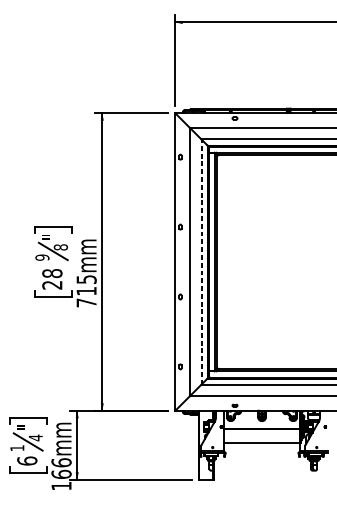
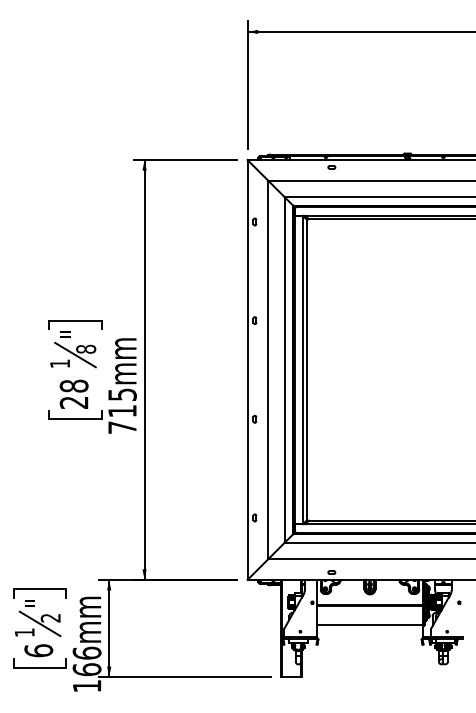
text: (42, 257) -> (60, 363), 9 -> 1
line: (201, 261) -> (284, 369), dashed -> solid
text: (35, 437) -> (50, 617), 4 -> 2

